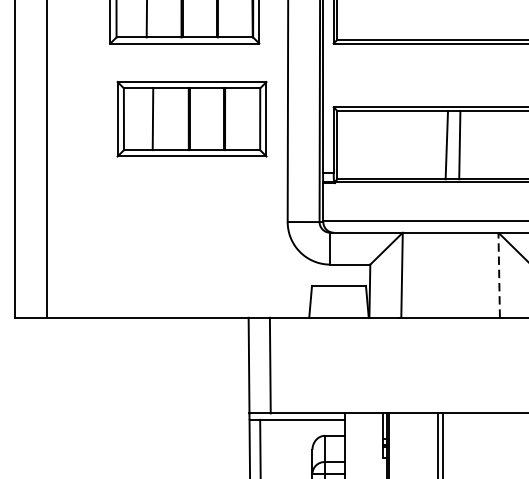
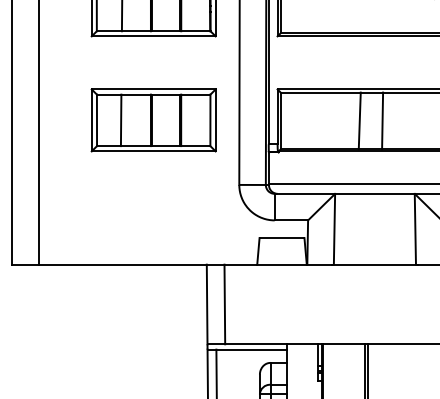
part: (191, 119) -> (153, 120), moved
line: (446, 144) -> (359, 120), moved
line: (499, 274) -> (415, 228), dashed -> solid

